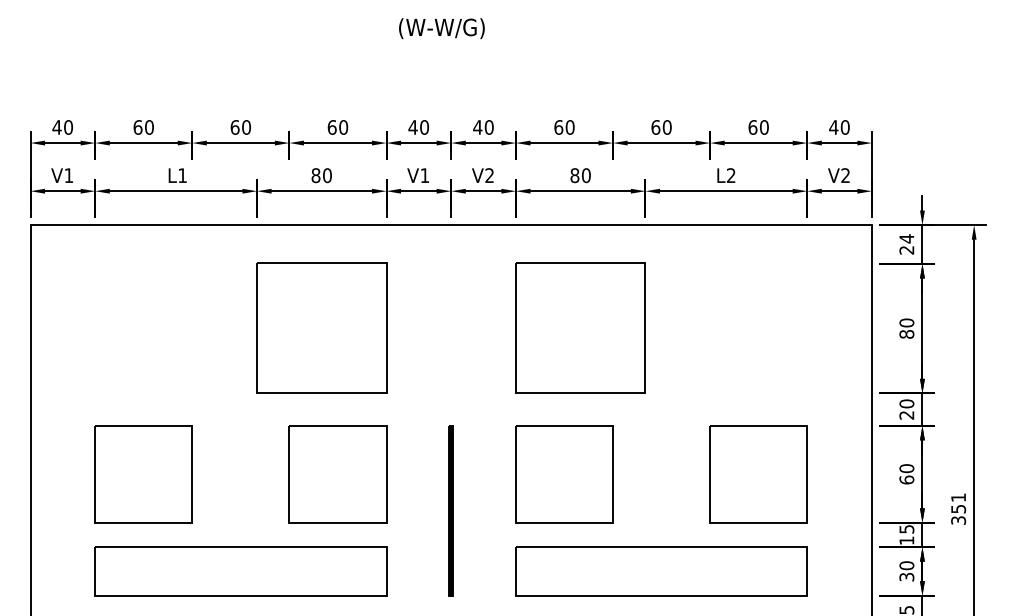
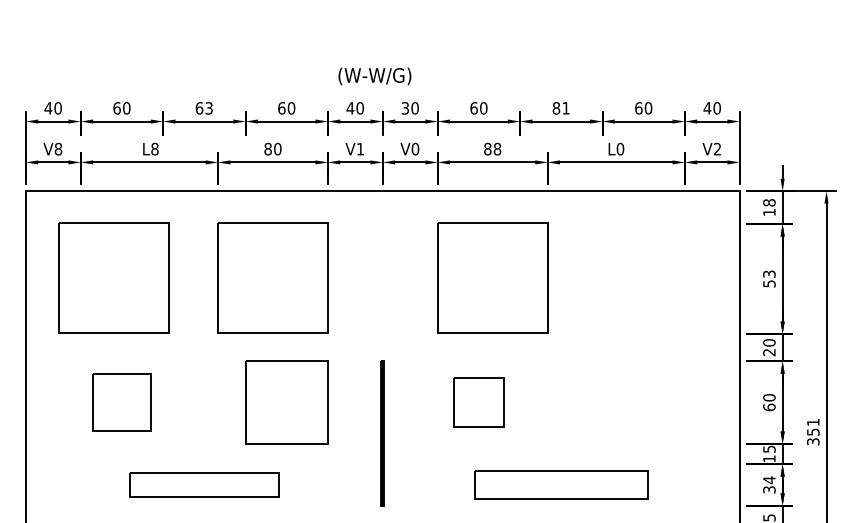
text: (441, 28) -> (374, 76), moved
text: (245, 127) -> (208, 108), 60 -> 63
text: (477, 127) -> (405, 108), 40 -> 30
text: (660, 127) -> (560, 108), 60 -> 81
text: (68, 174) -> (58, 148), V1 -> V8
text: (182, 174) -> (154, 148), L1 -> L8
text: (489, 174) -> (415, 148), V2 -> V0
text: (731, 174) -> (620, 148), L2 -> L0
text: (586, 175) -> (497, 149), 80 -> 88
text: (906, 244) -> (769, 207), 24 -> 18
part: (133, 326) -> (113, 277), added
text: (906, 328) -> (769, 278), 80 -> 53
part: (143, 474) -> (121, 402), size x0.7
part: (563, 474) -> (478, 402), size x0.6
part: (758, 474) -> (643, 402), removed
text: (906, 566) -> (769, 480), 30 -> 34
part: (241, 570) -> (204, 484), size x0.6
part: (661, 570) -> (561, 484), size x0.7

